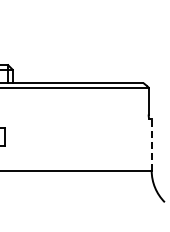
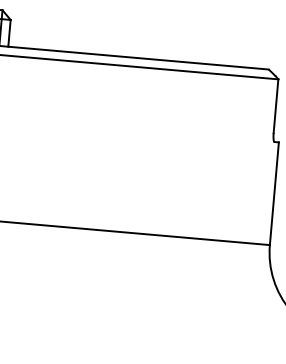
line: (151, 144) -> (274, 193), dashed -> solid

